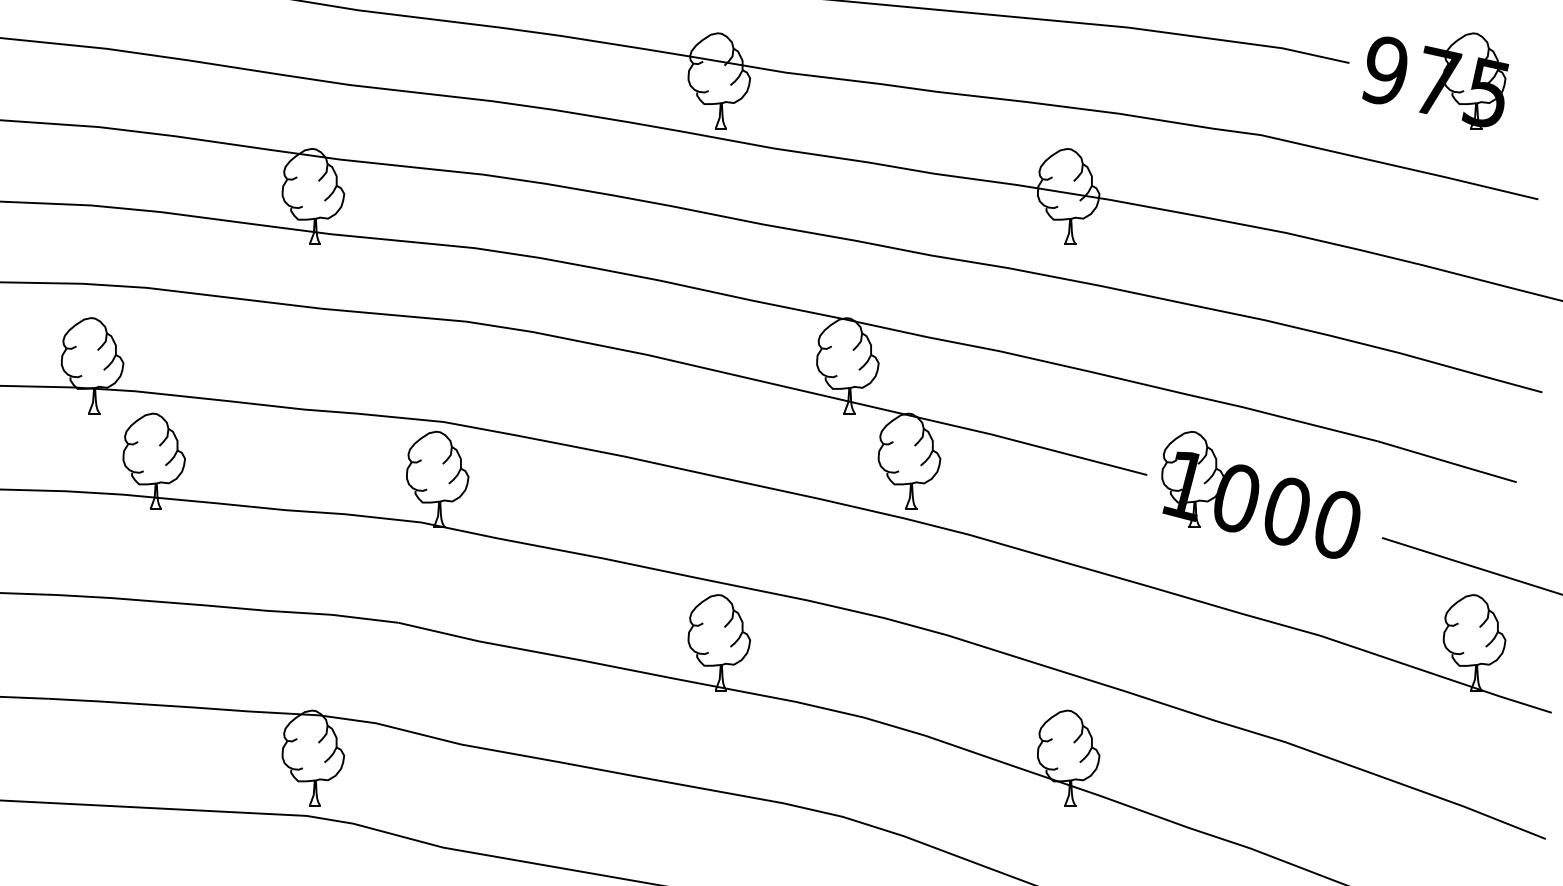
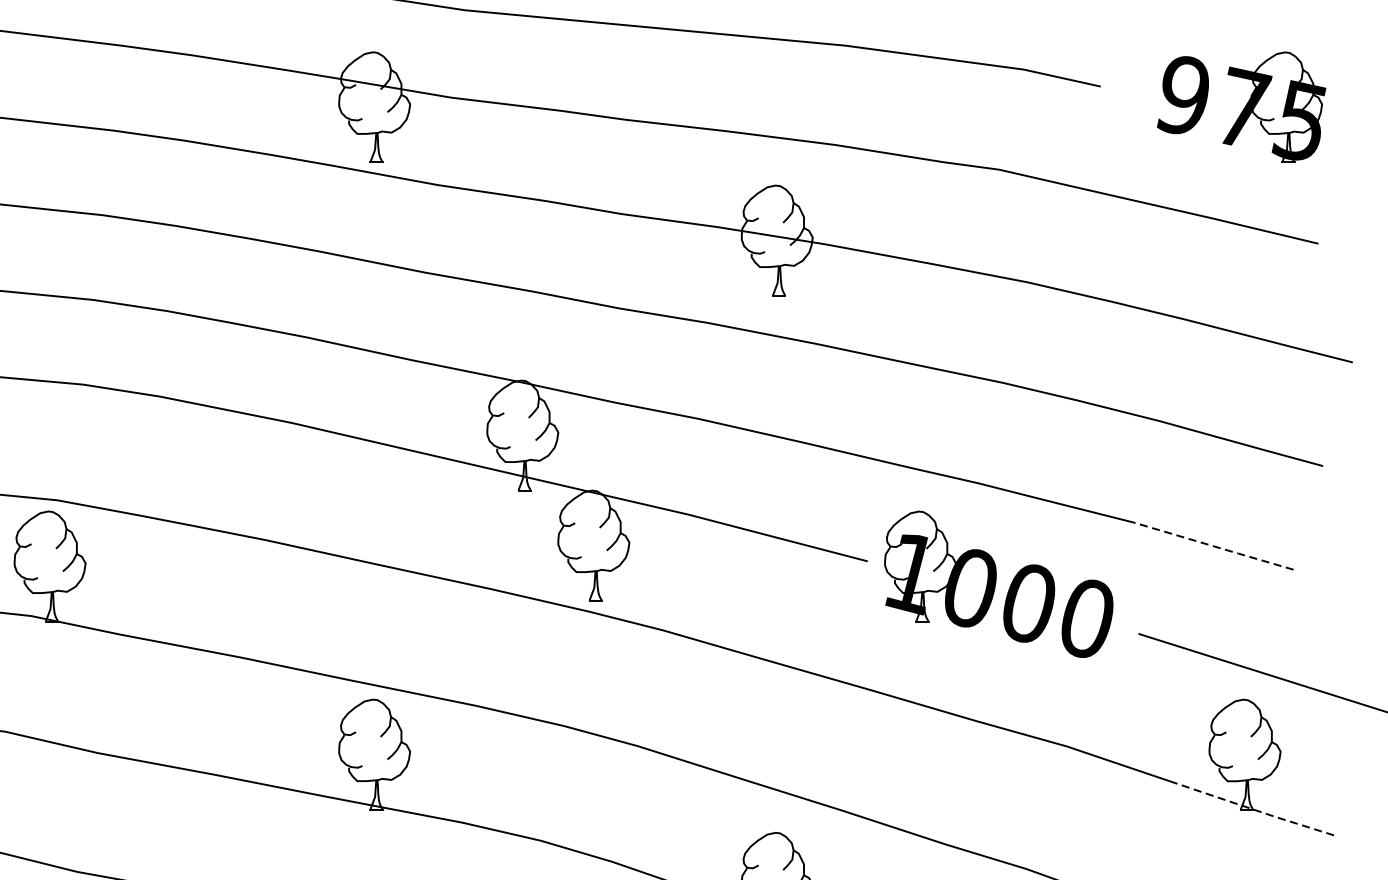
part: (1435, 80) -> (1241, 106), moved
line: (1447, 461) -> (1213, 545), solid -> dashed
line: (1480, 689) -> (1251, 808), solid -> dashed

